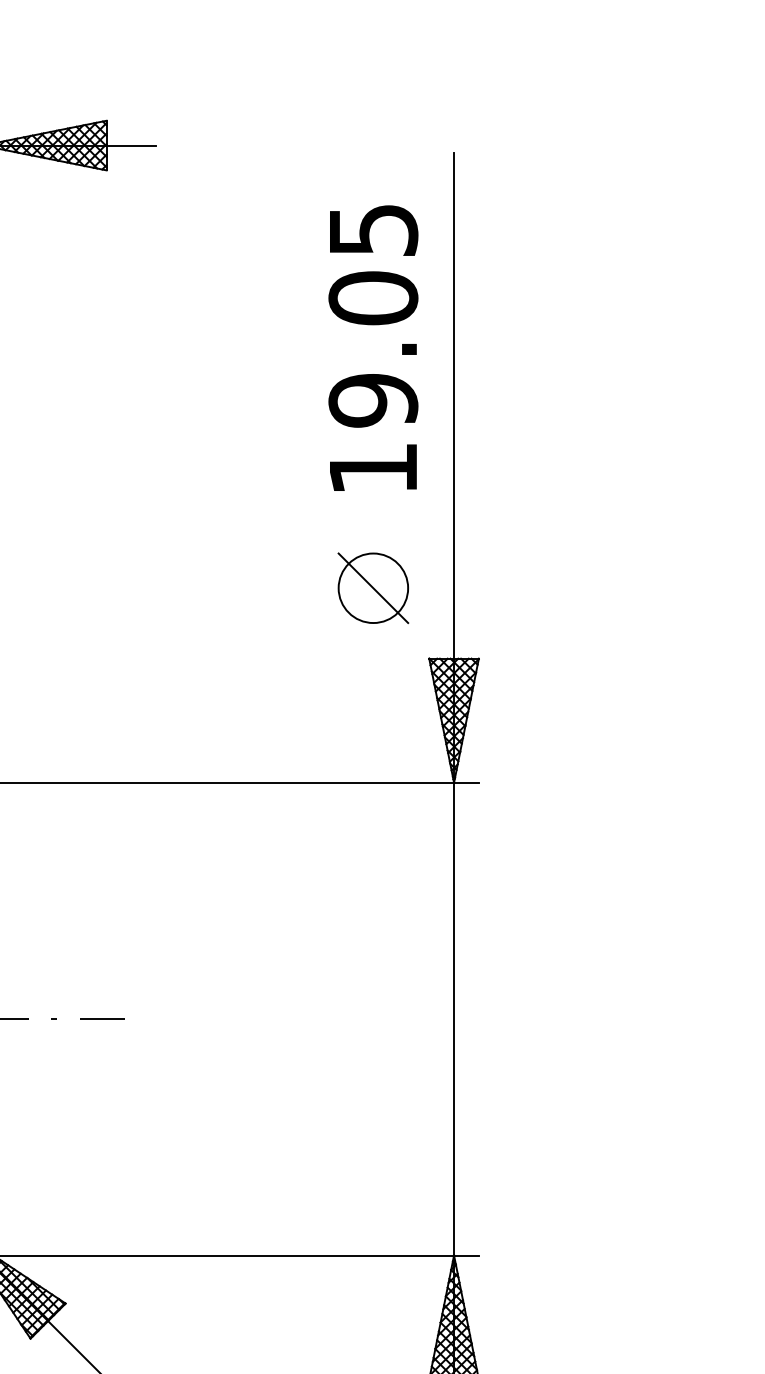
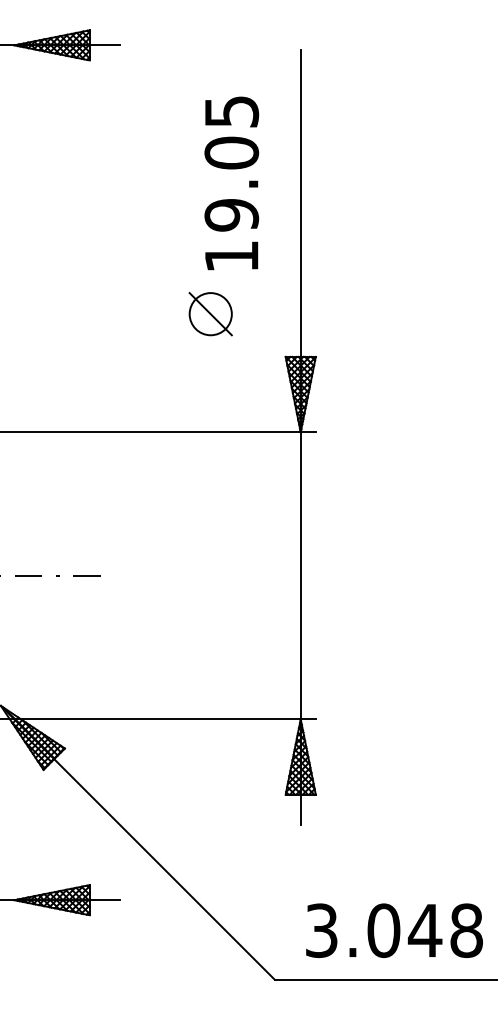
text: (372, 348) -> (231, 183), moved
part: (372, 588) -> (210, 314), moved

